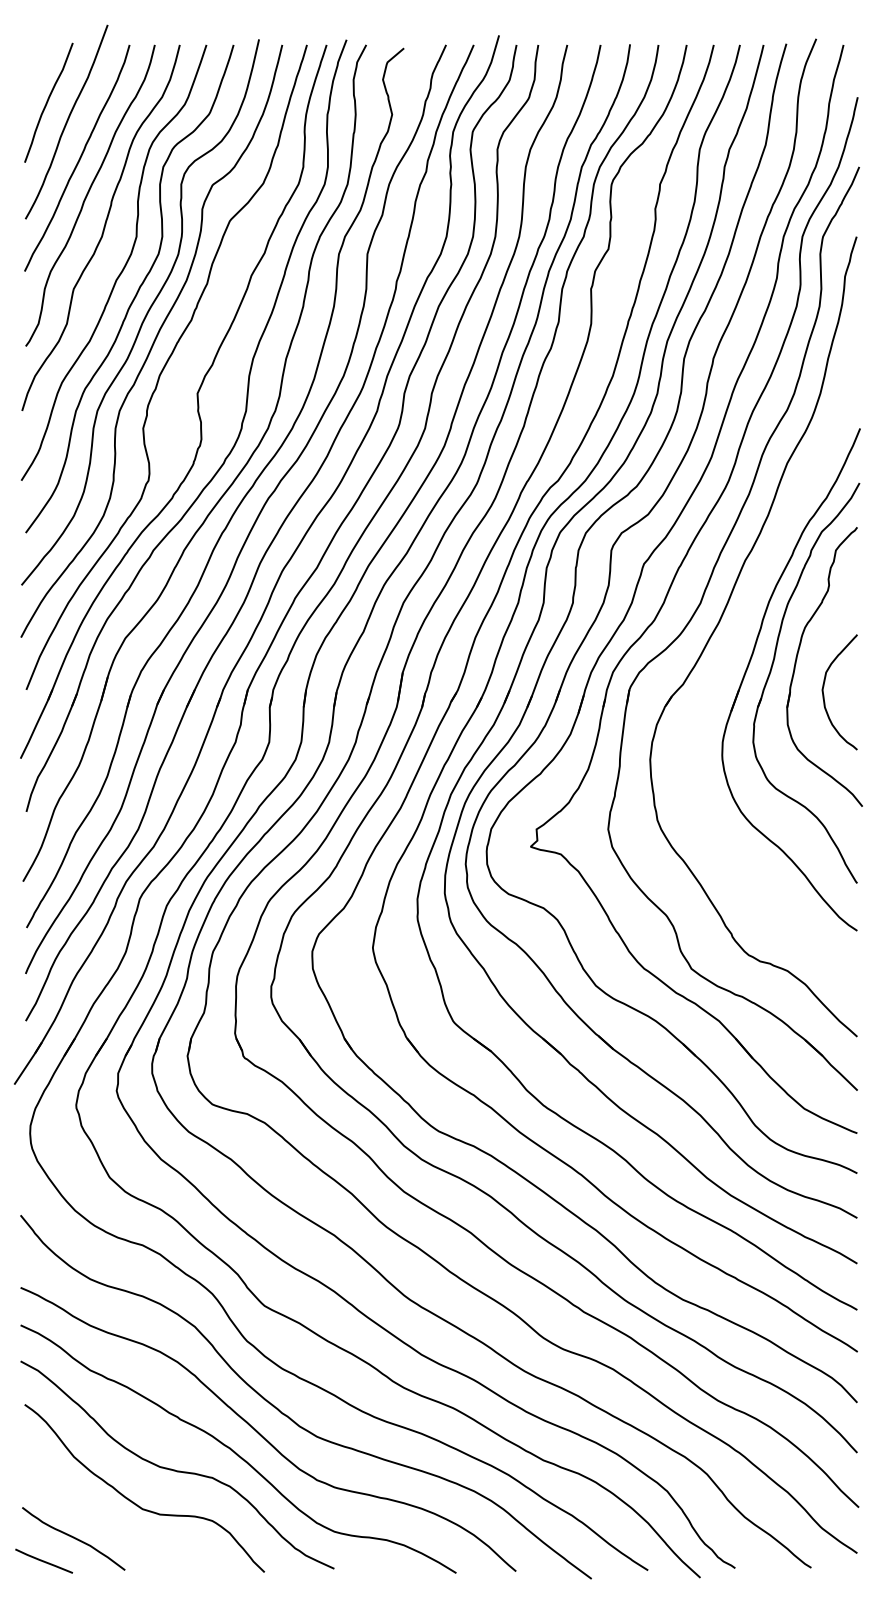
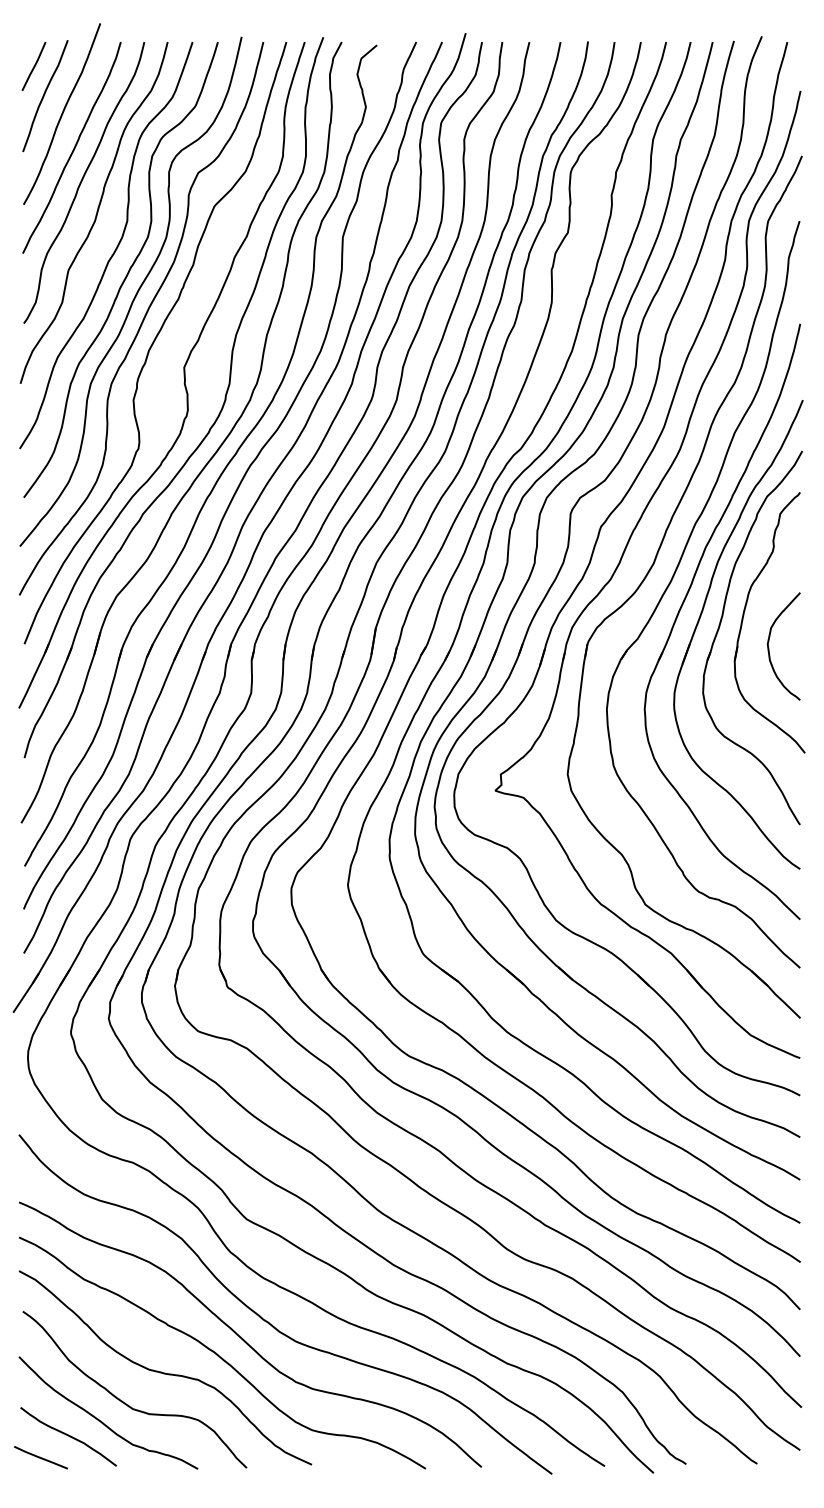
line: (36, 71) -> (33, 66), added
part: (733, 645) -> (684, 602), added
curve: (109, 1522) -> (102, 1421), added

